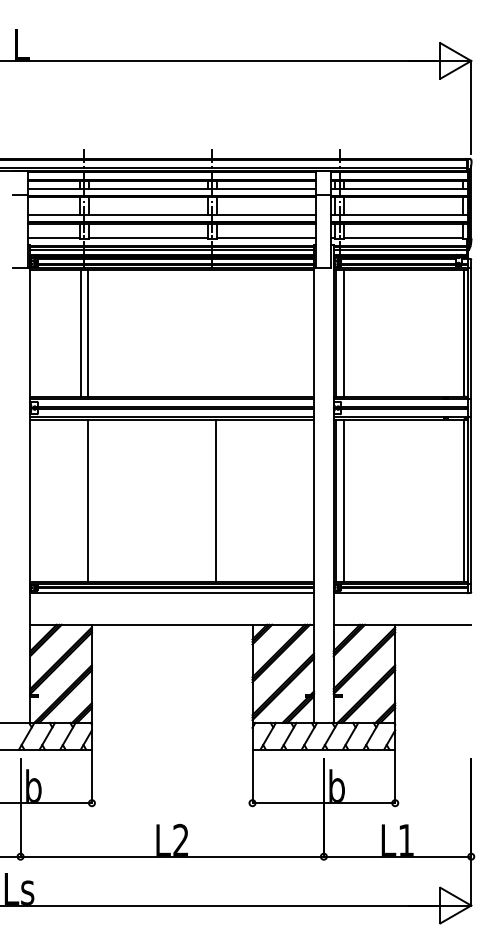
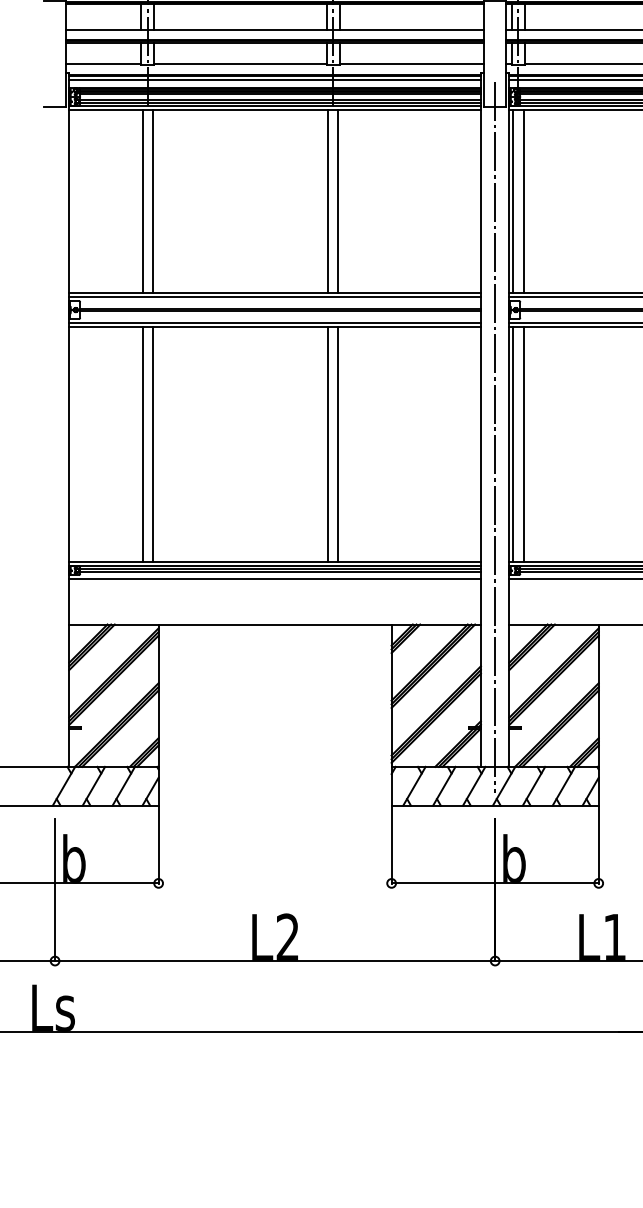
line: (208, 333) -> (327, 201), added
line: (215, 333) -> (337, 201), added
line: (323, 495) -> (494, 436), added
line: (80, 500) -> (142, 444), added
line: (208, 500) -> (327, 444), added

